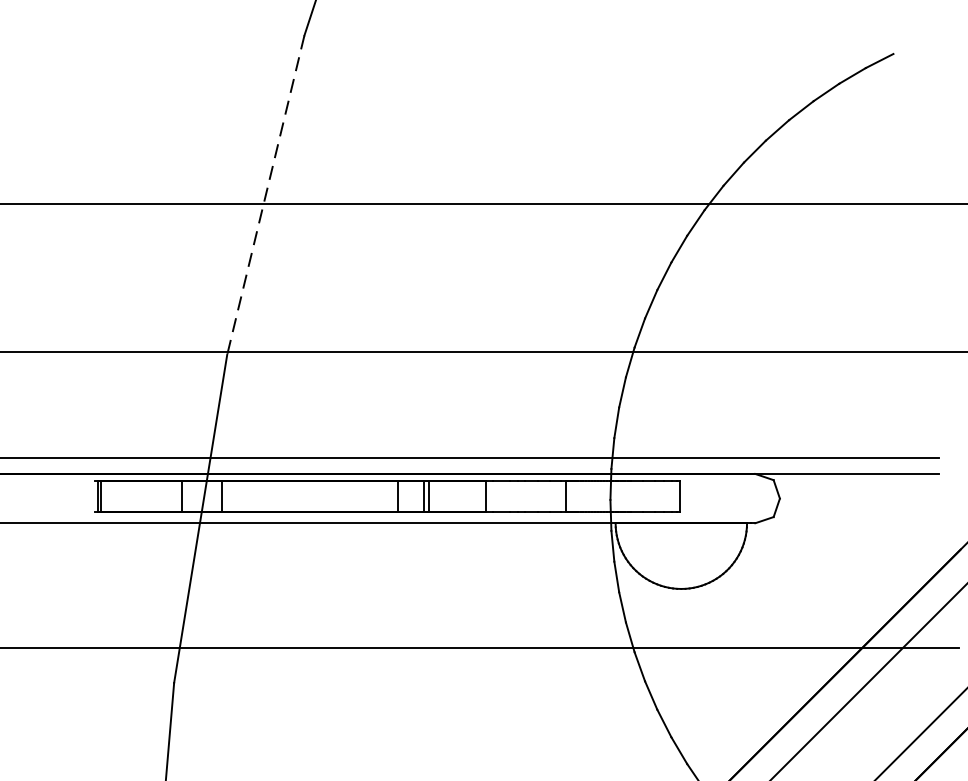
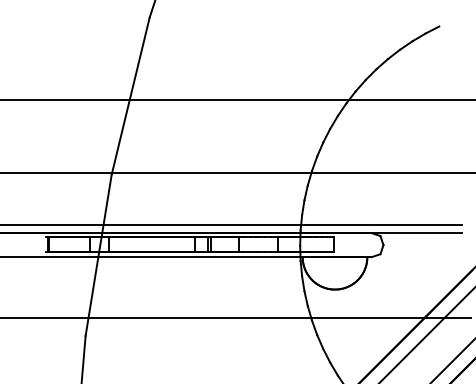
line: (265, 194) -> (130, 95), dashed -> solid

